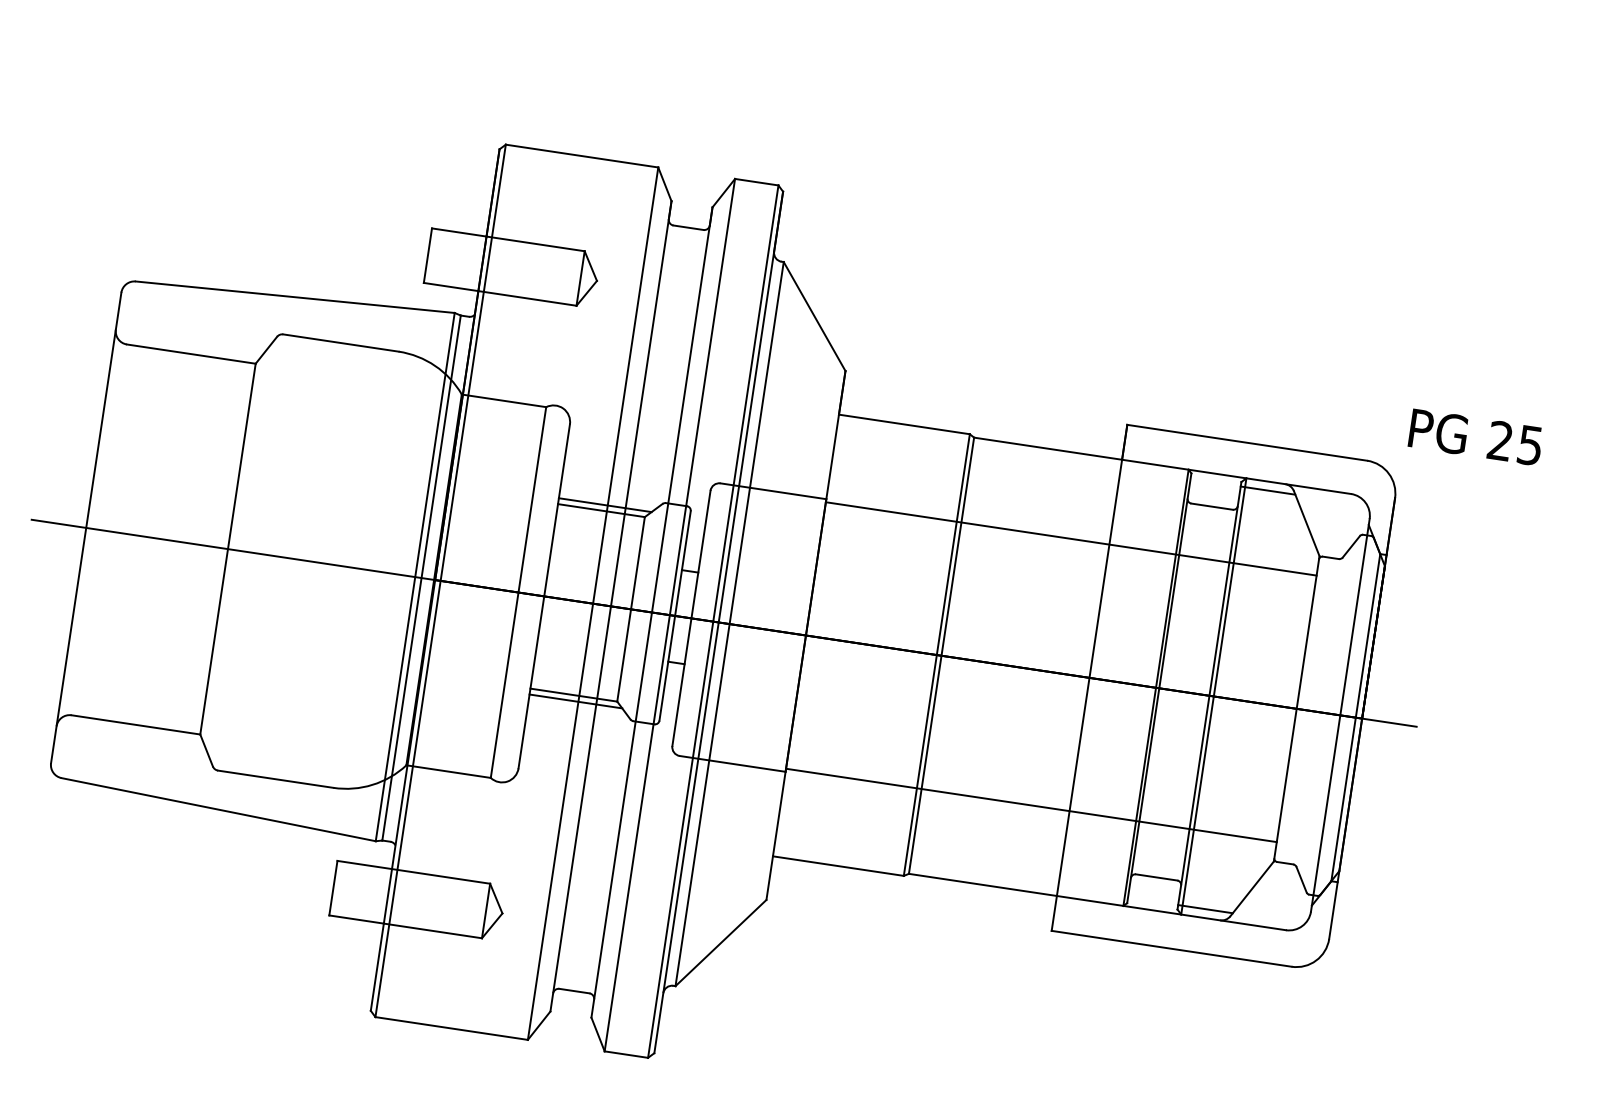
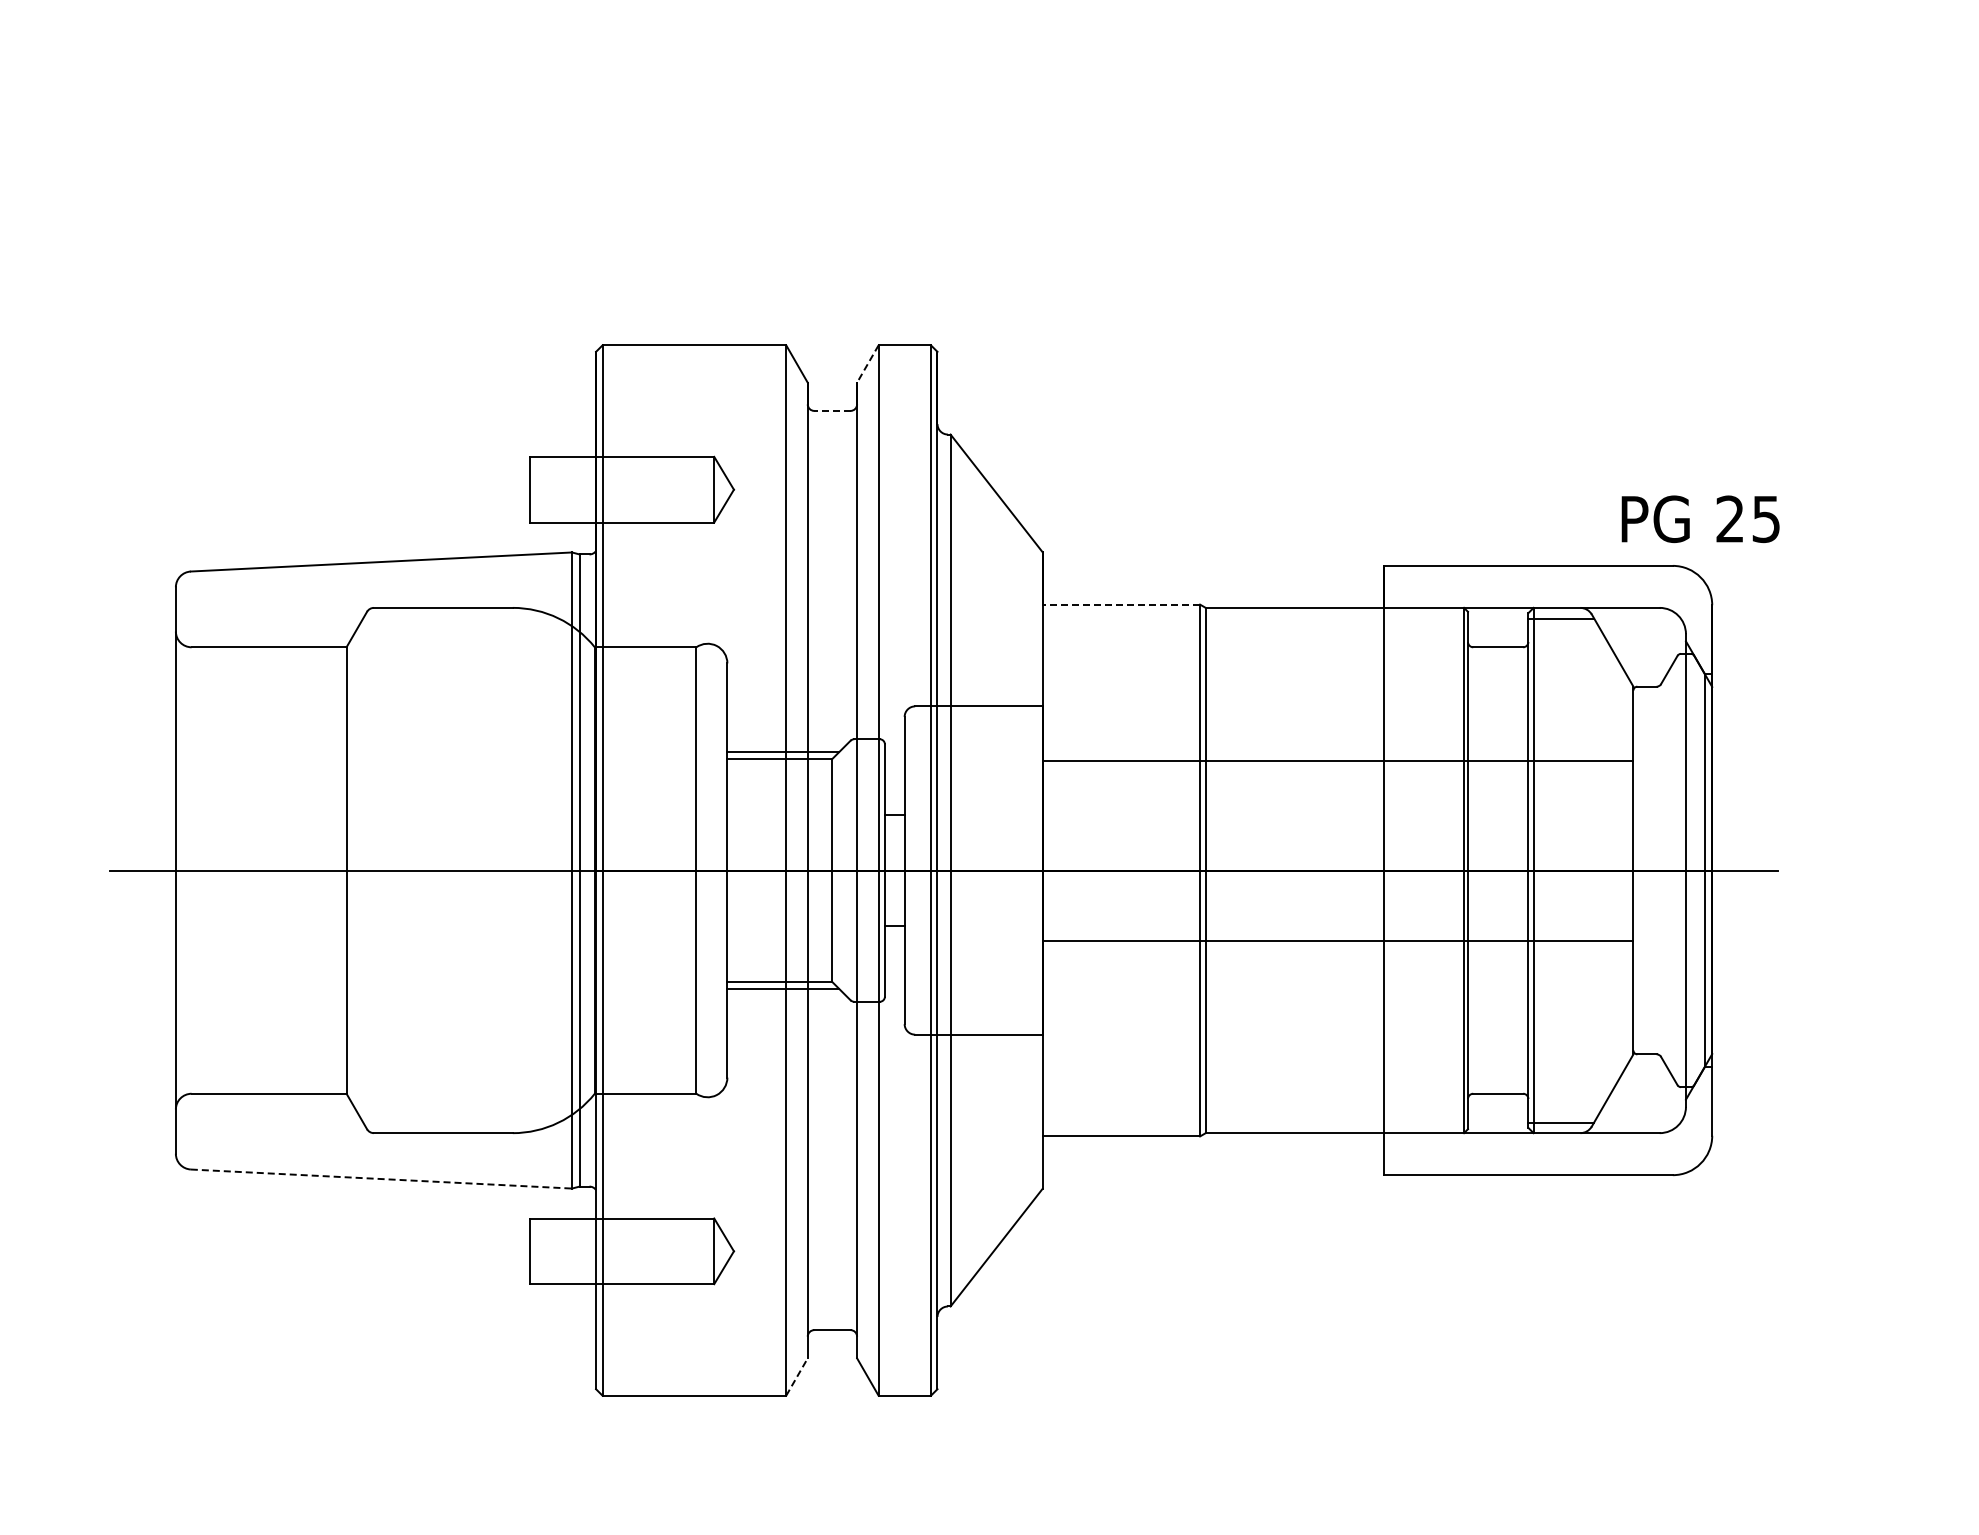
line: (723, 192) -> (867, 363), solid -> dashed
line: (687, 227) -> (831, 410), solid -> dashed
line: (904, 424) -> (1121, 604), solid -> dashed
text: (1475, 437) -> (1700, 519), moved
line: (1070, 539) -> (1337, 761), moved
line: (1031, 804) -> (1337, 940), moved
line: (218, 810) -> (381, 1179), solid -> dashed
line: (538, 1025) -> (796, 1377), solid -> dashed

